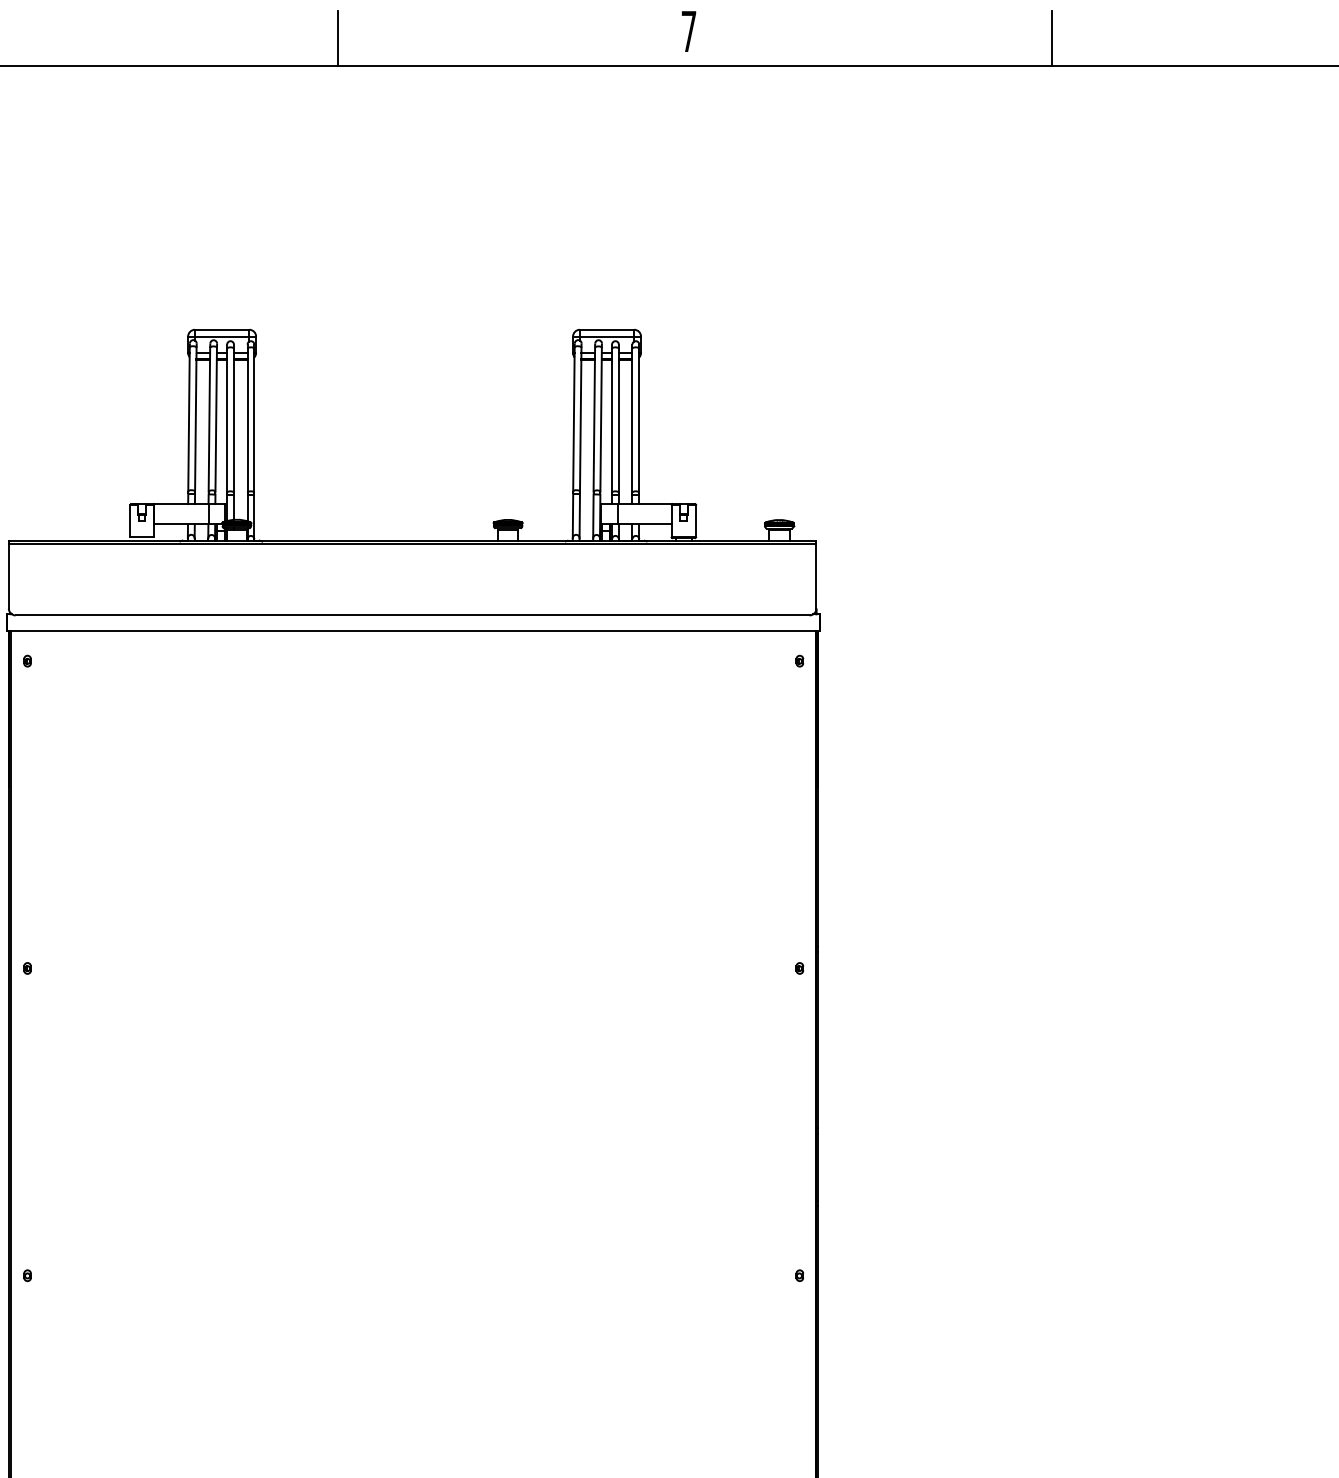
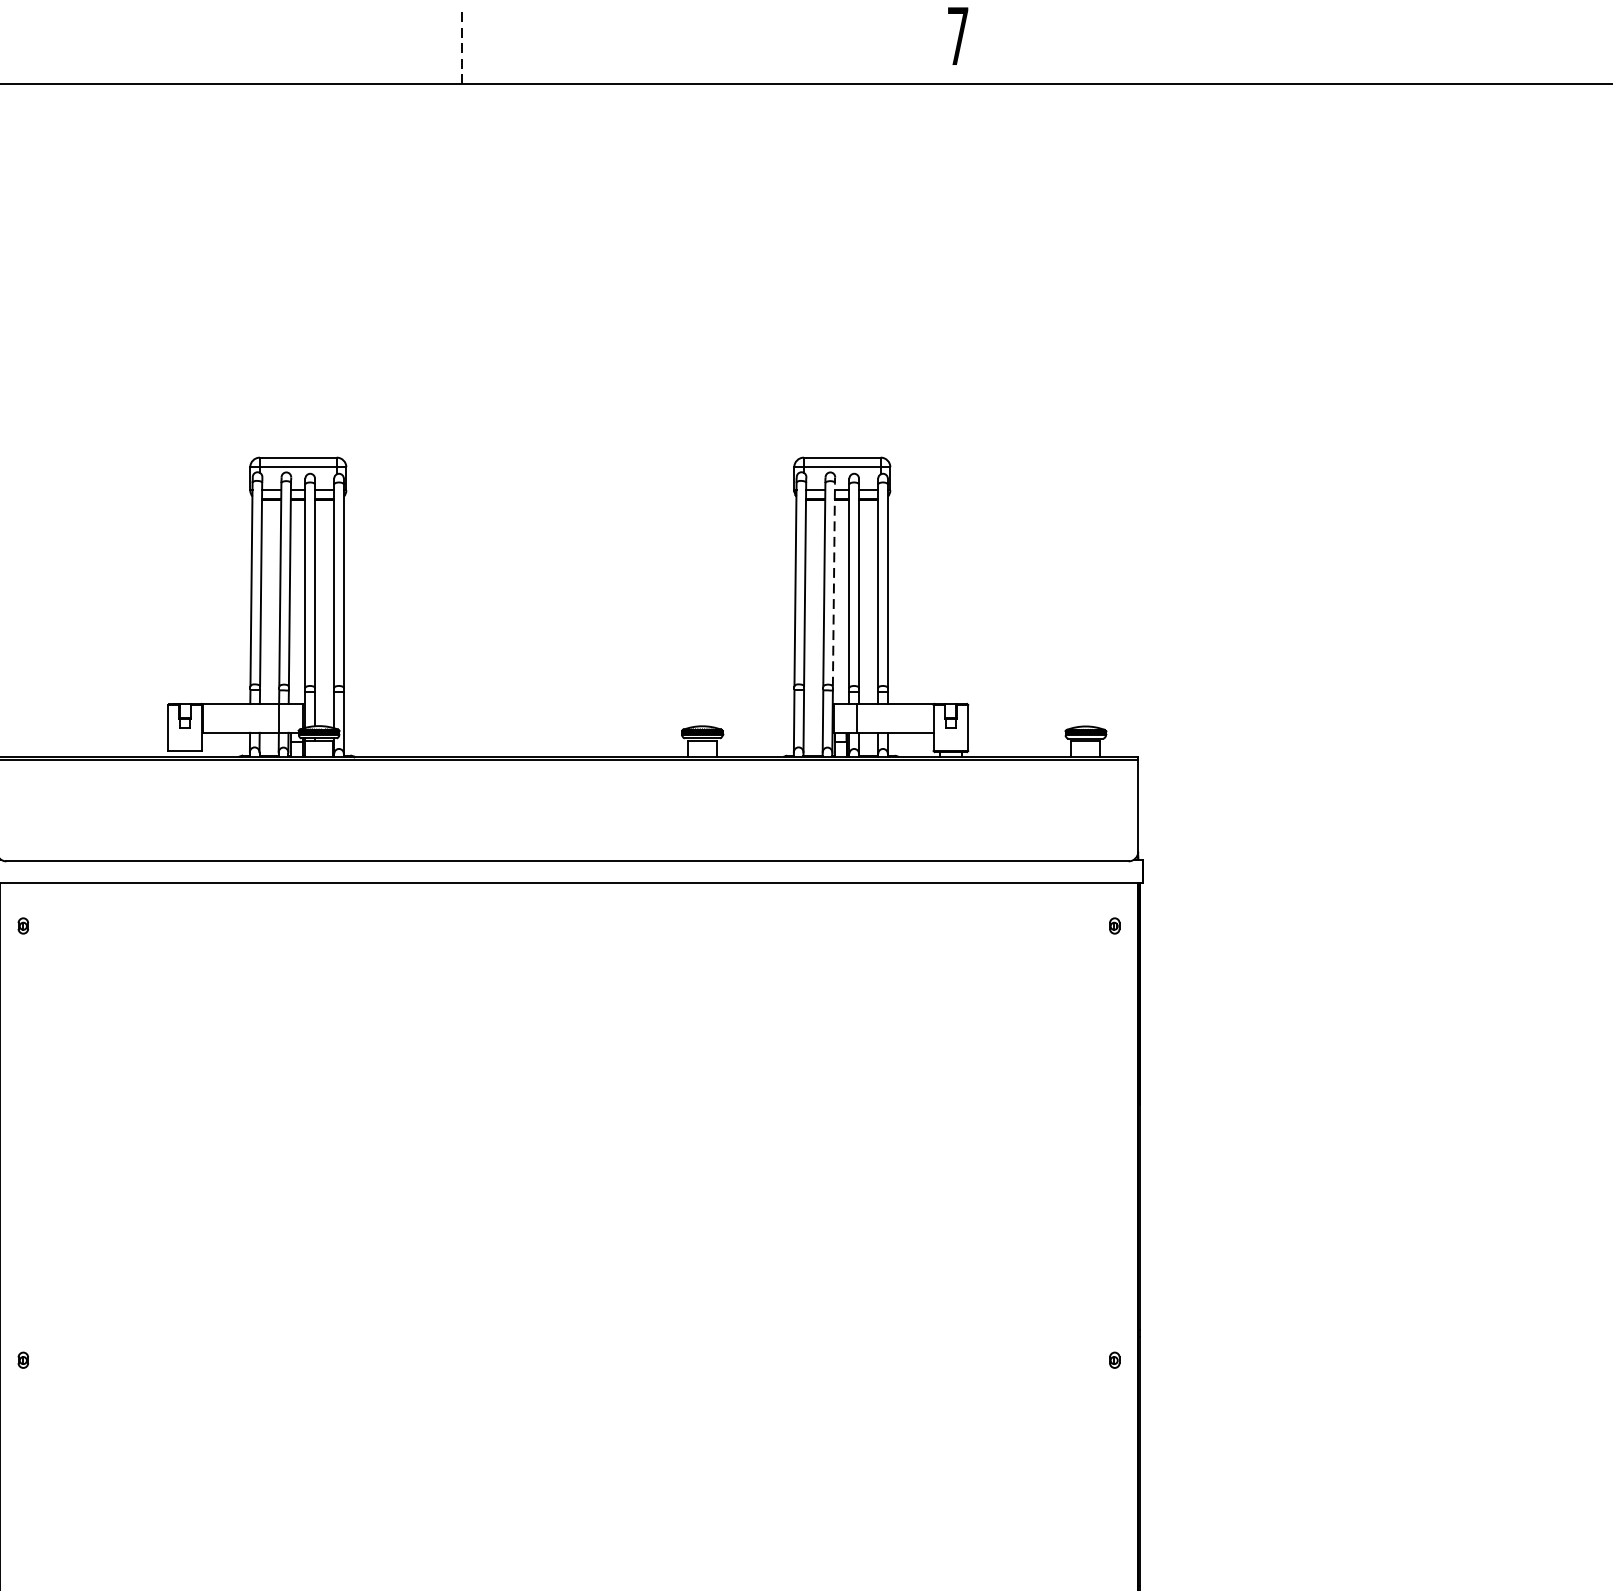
line: (337, 37) -> (461, 44), solid -> dashed
line: (1051, 38) -> (1470, 45), removed
line: (601, 419) -> (834, 584), solid -> dashed

